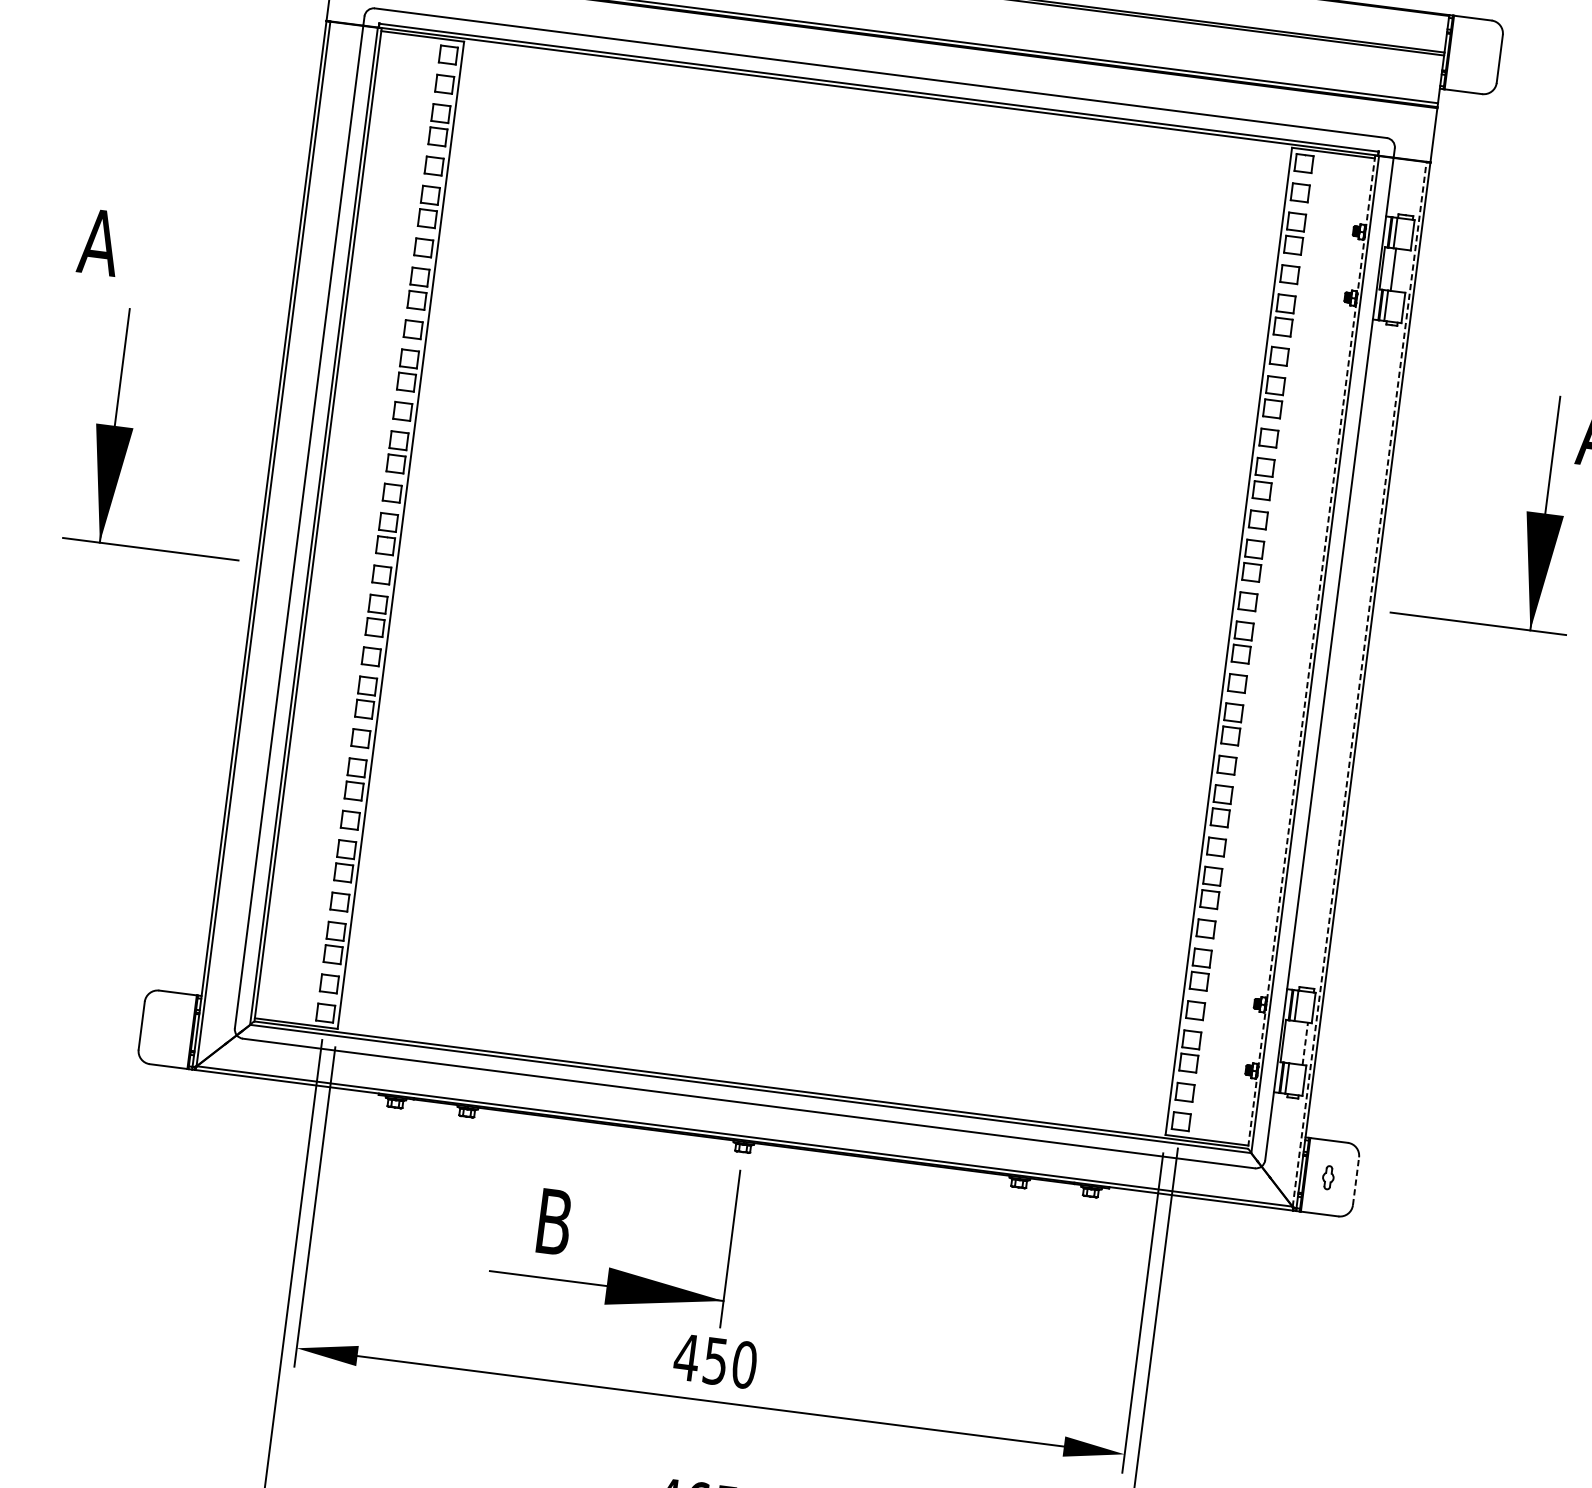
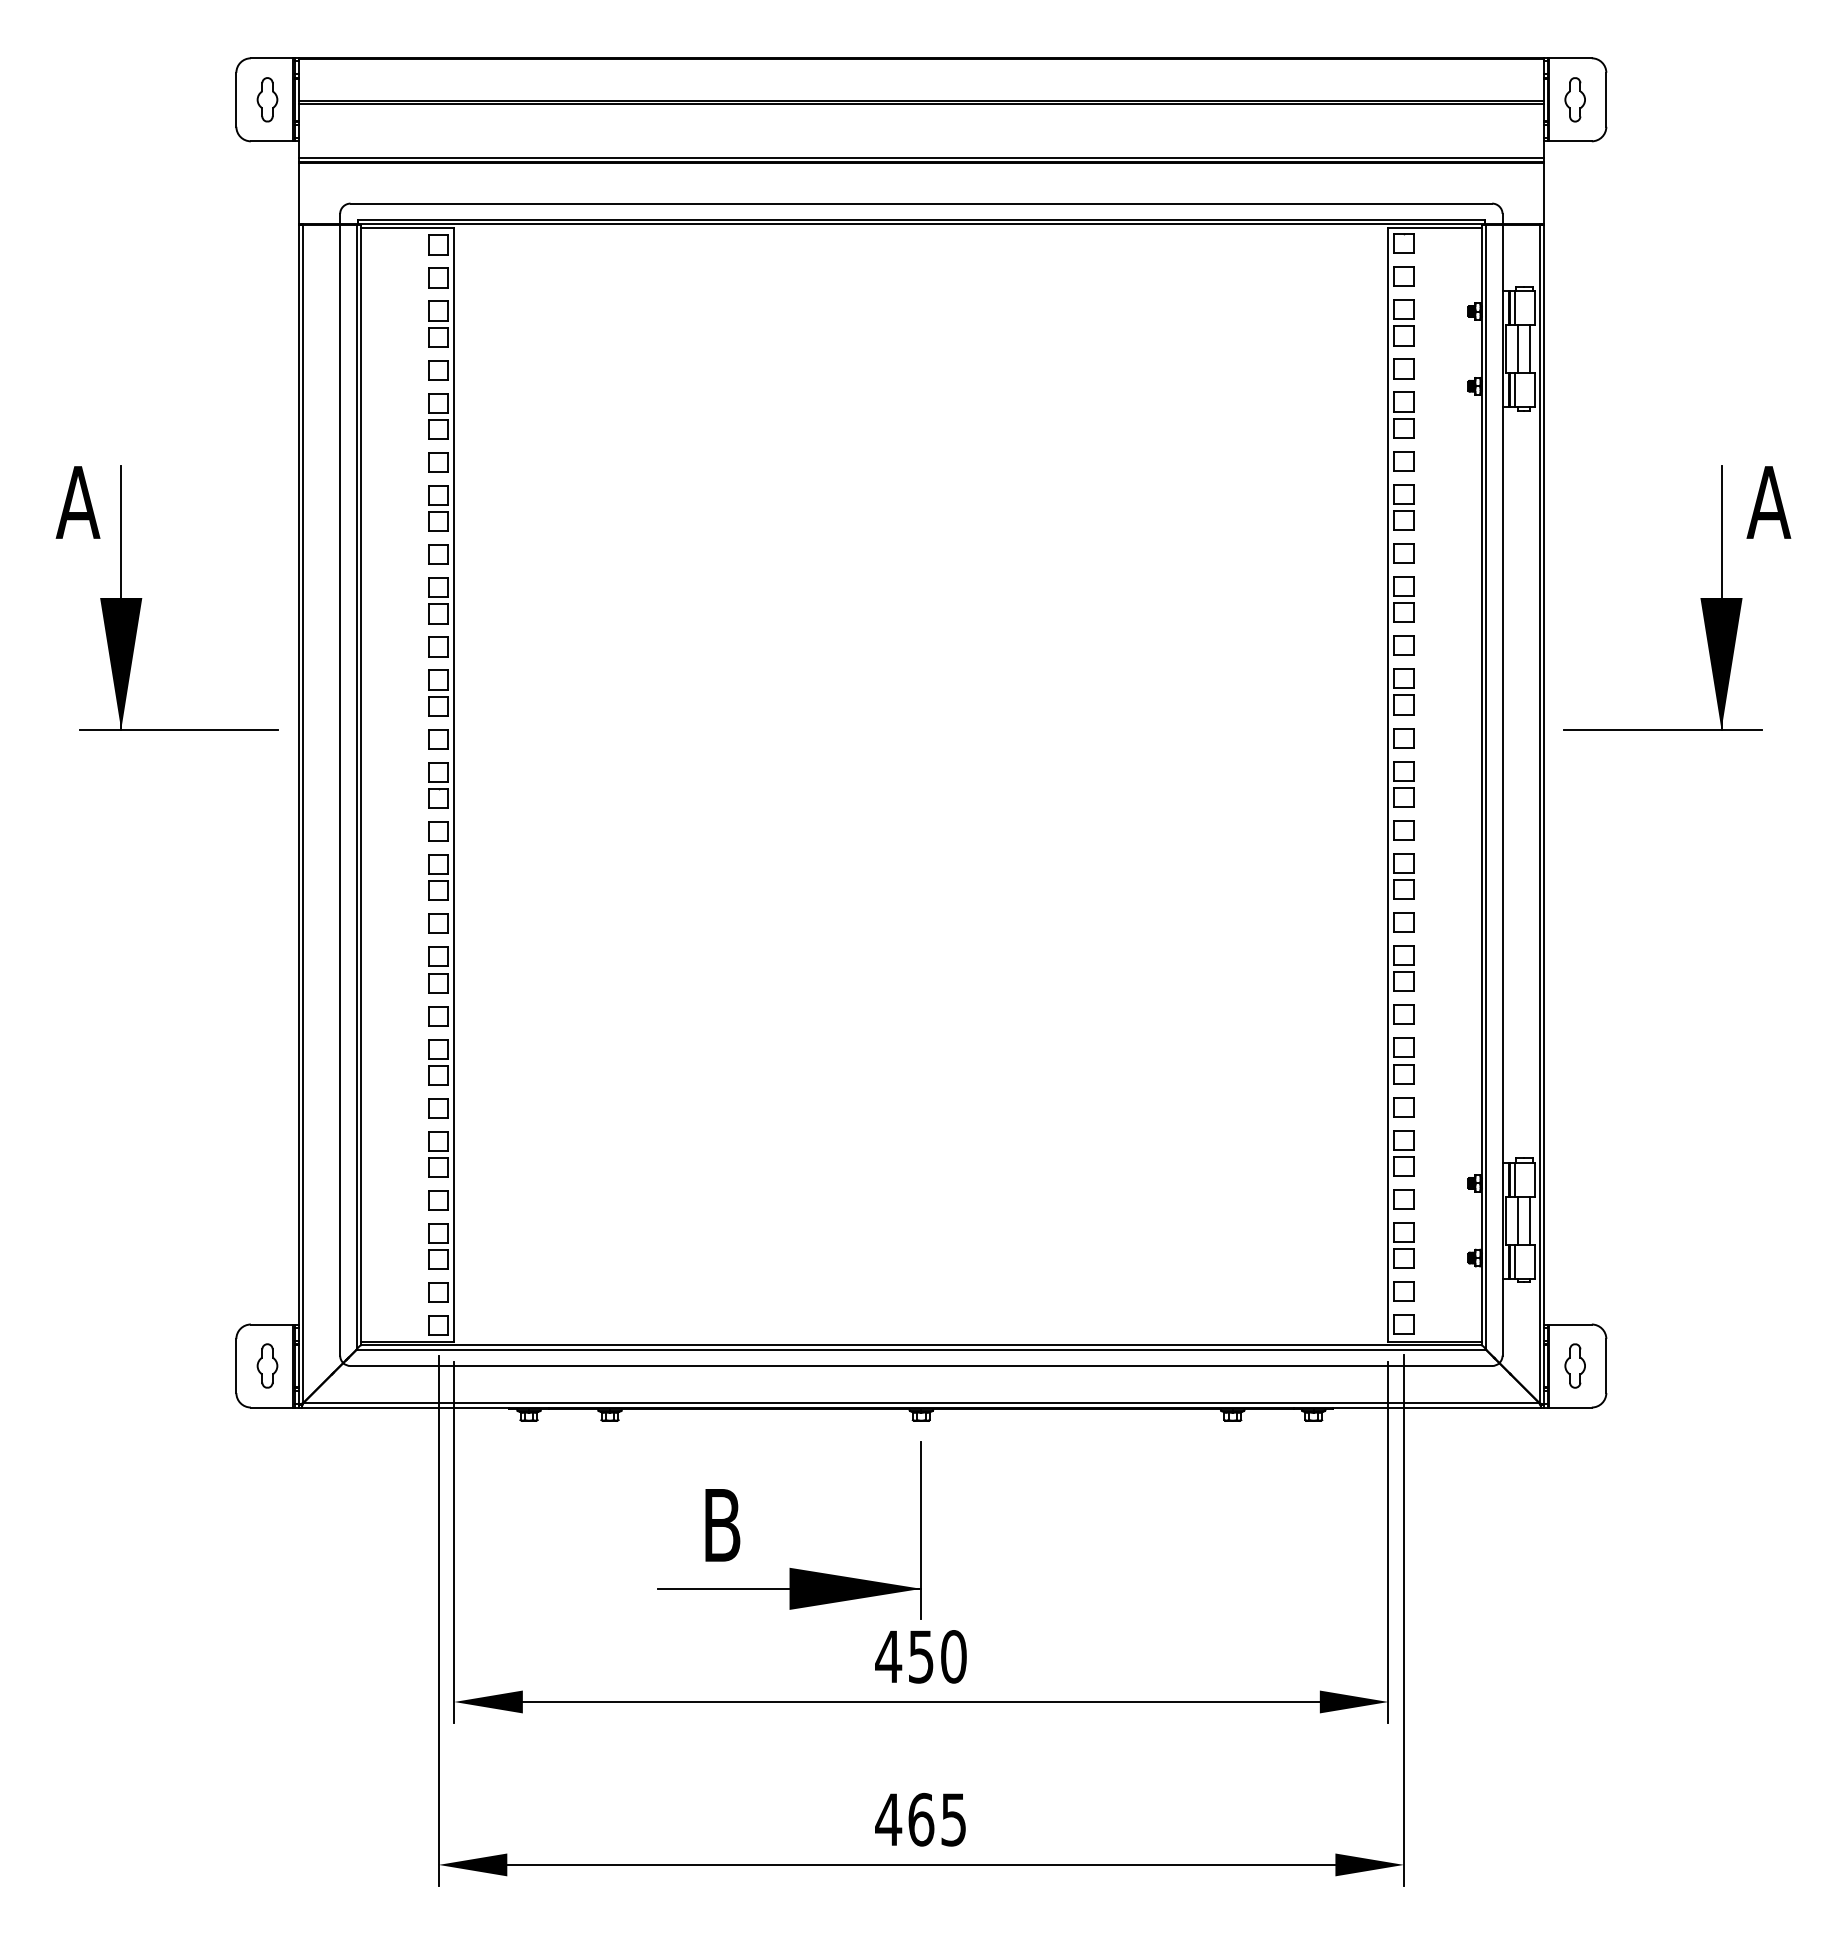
part: (1471, 55) -> (1574, 99), added
line: (1404, 270) -> (1530, 348), added
part: (133, 428) -> (142, 598), moved
line: (1311, 652) -> (1481, 785), dashed -> solid
line: (1359, 683) -> (1539, 813), dashed -> solid
part: (169, 1028) -> (267, 1365), added
line: (1294, 1042) -> (1518, 1220), added
line: (1305, 1043) -> (1530, 1220), dashed -> solid
part: (1327, 1177) -> (1574, 1365), size x1.67
line: (1356, 1181) -> (1606, 1366), dashed -> solid

